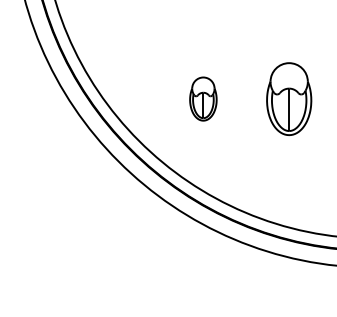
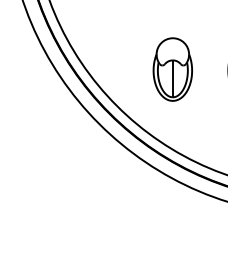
part: (203, 98) -> (173, 69), size x1.67

